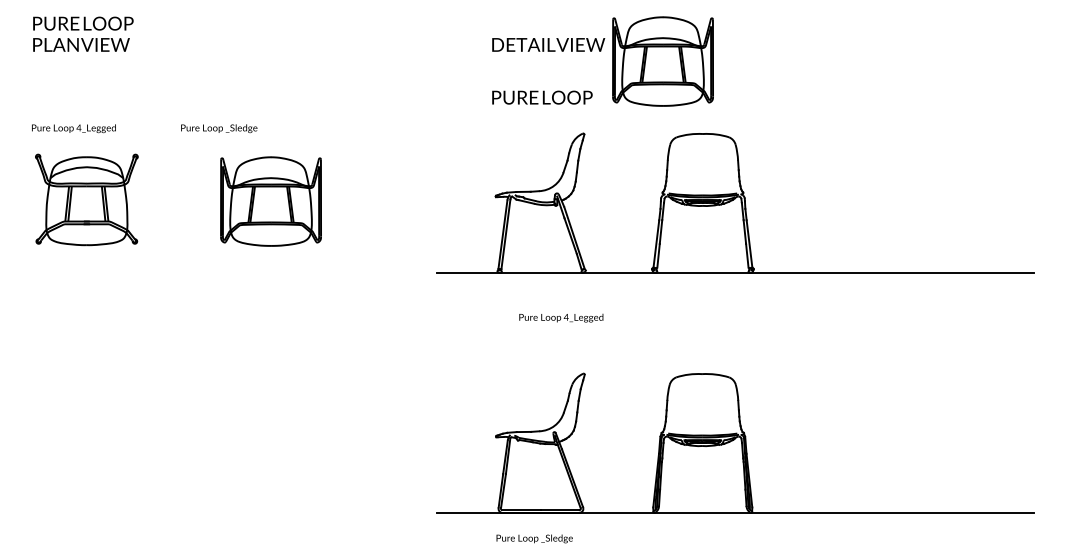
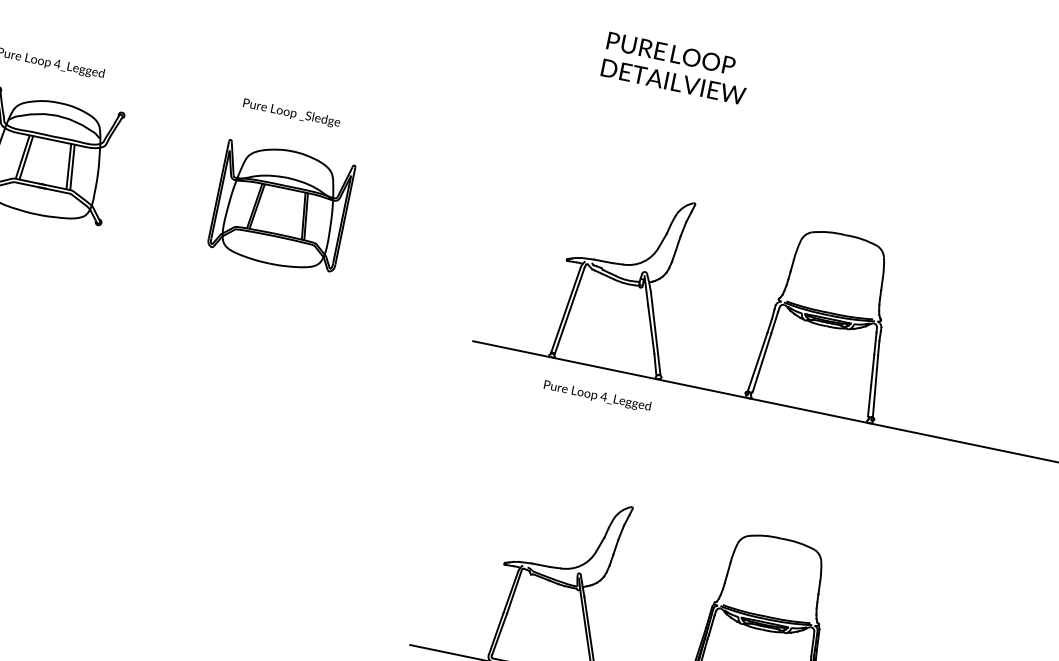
part: (662, 61) -> (813, 132), removed
text: (542, 97) -> (671, 53), moved
text: (219, 128) -> (292, 113), moved
text: (561, 317) -> (597, 395), moved

